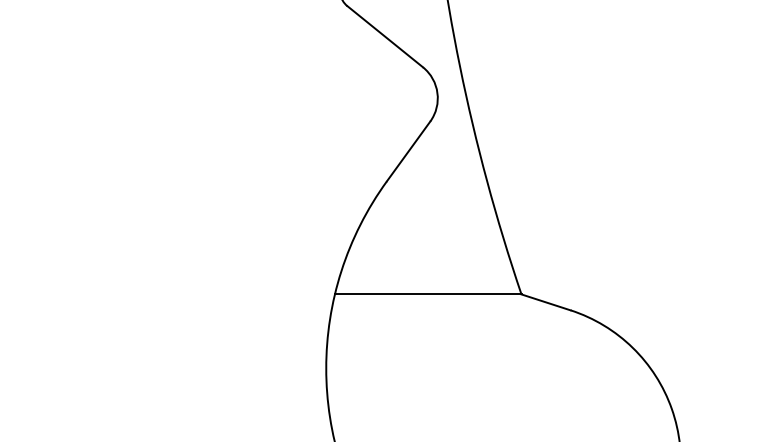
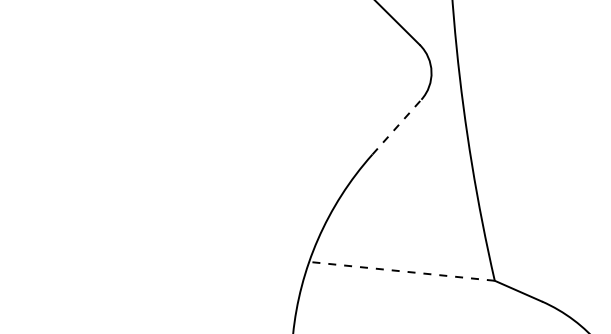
line: (408, 151) -> (396, 127), solid -> dashed
line: (427, 294) -> (401, 271), solid -> dashed

